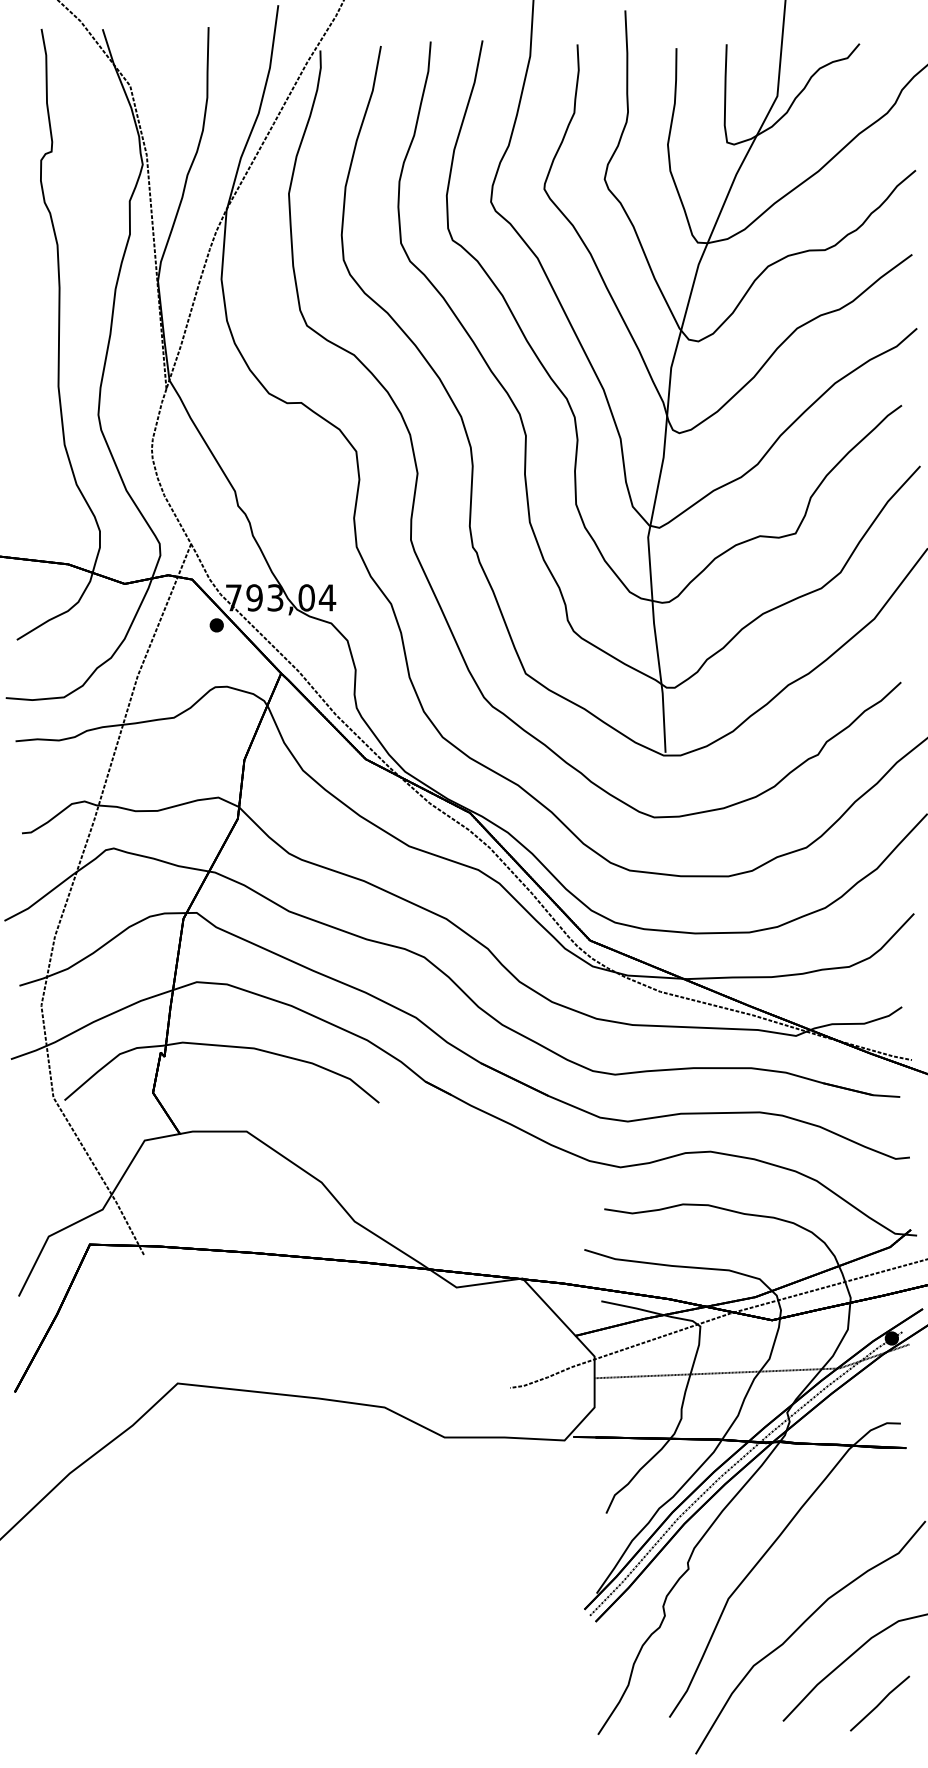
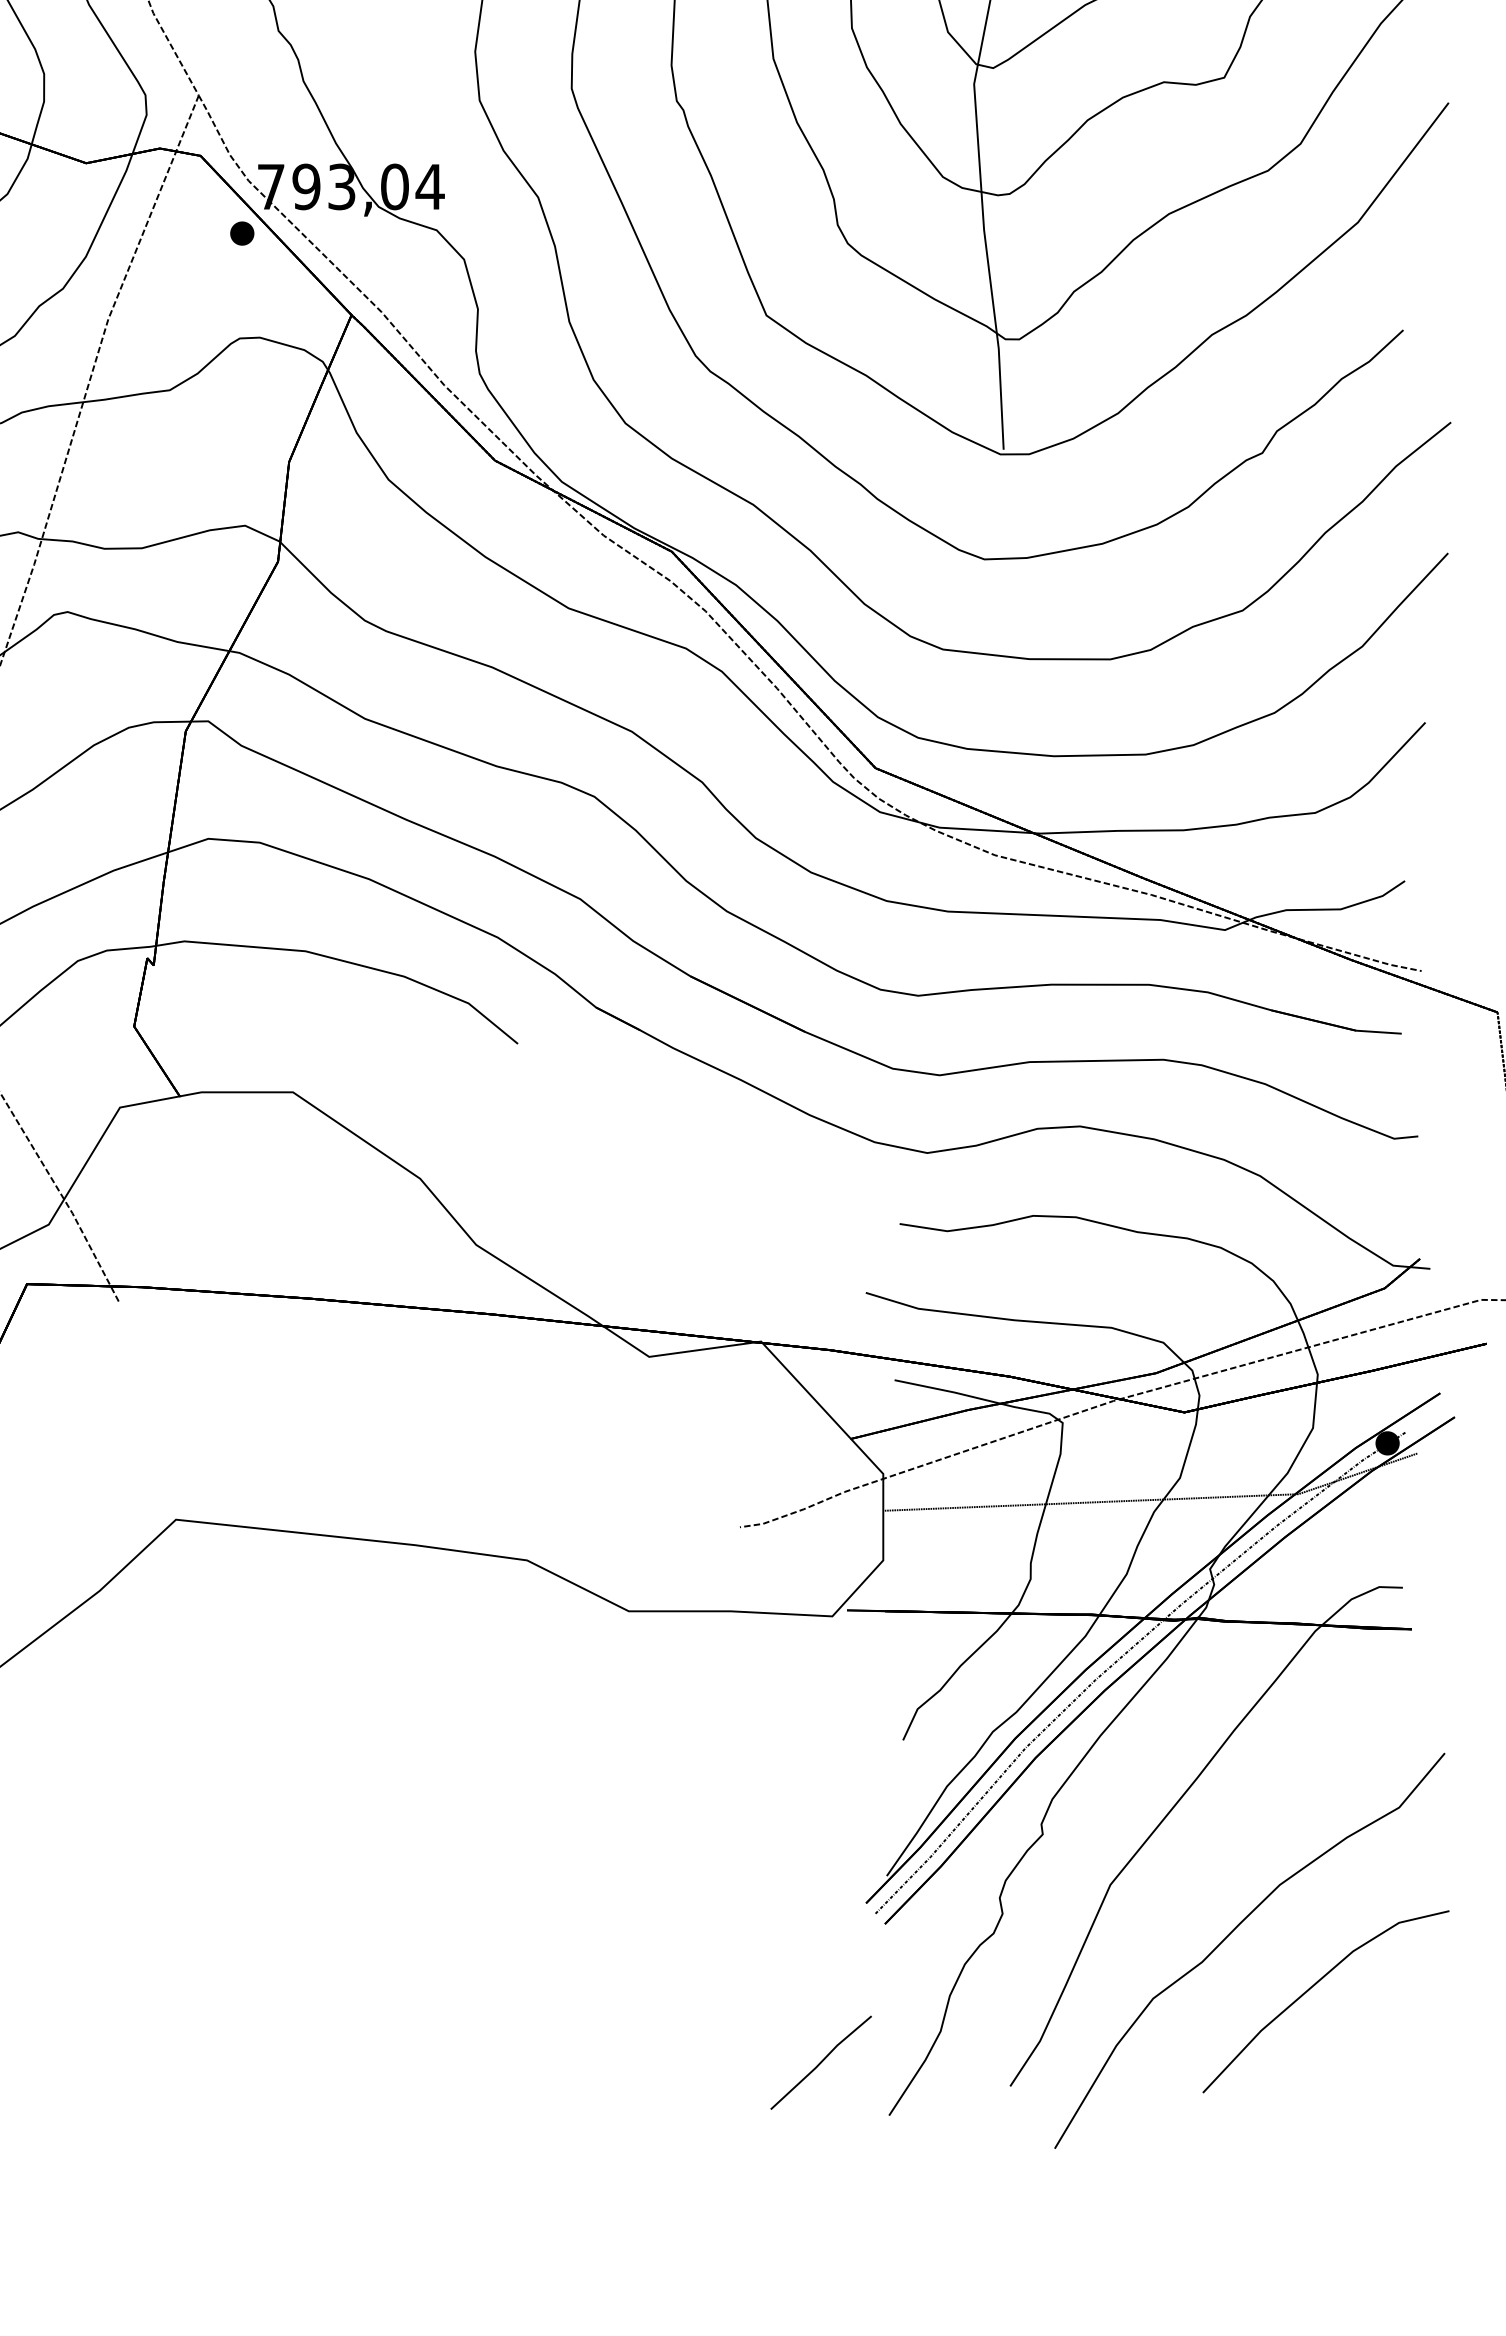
line: (880, 1703) -> (822, 2062), moved

